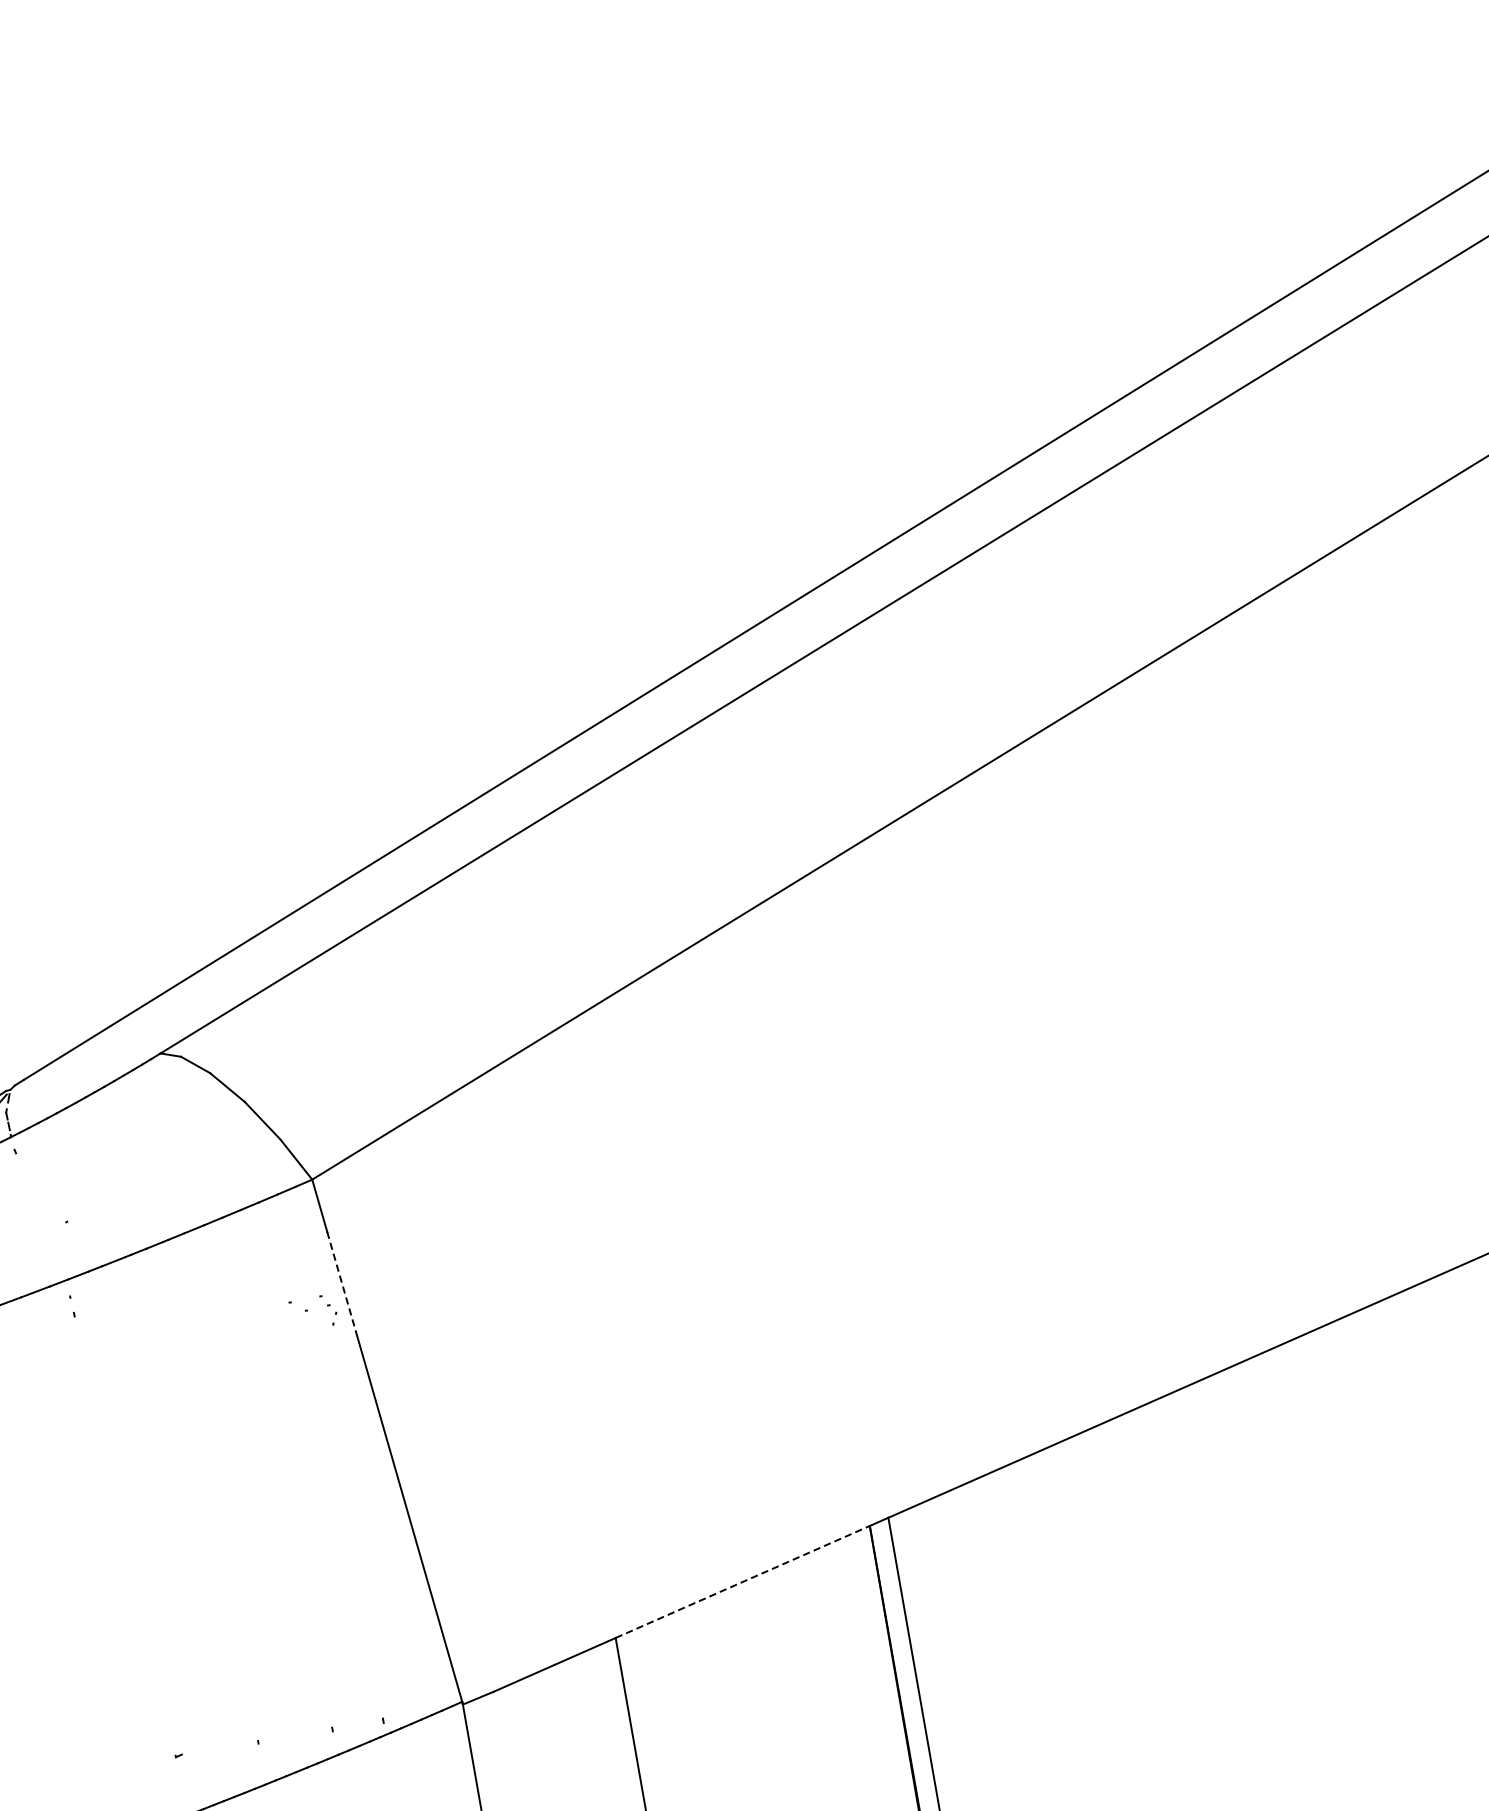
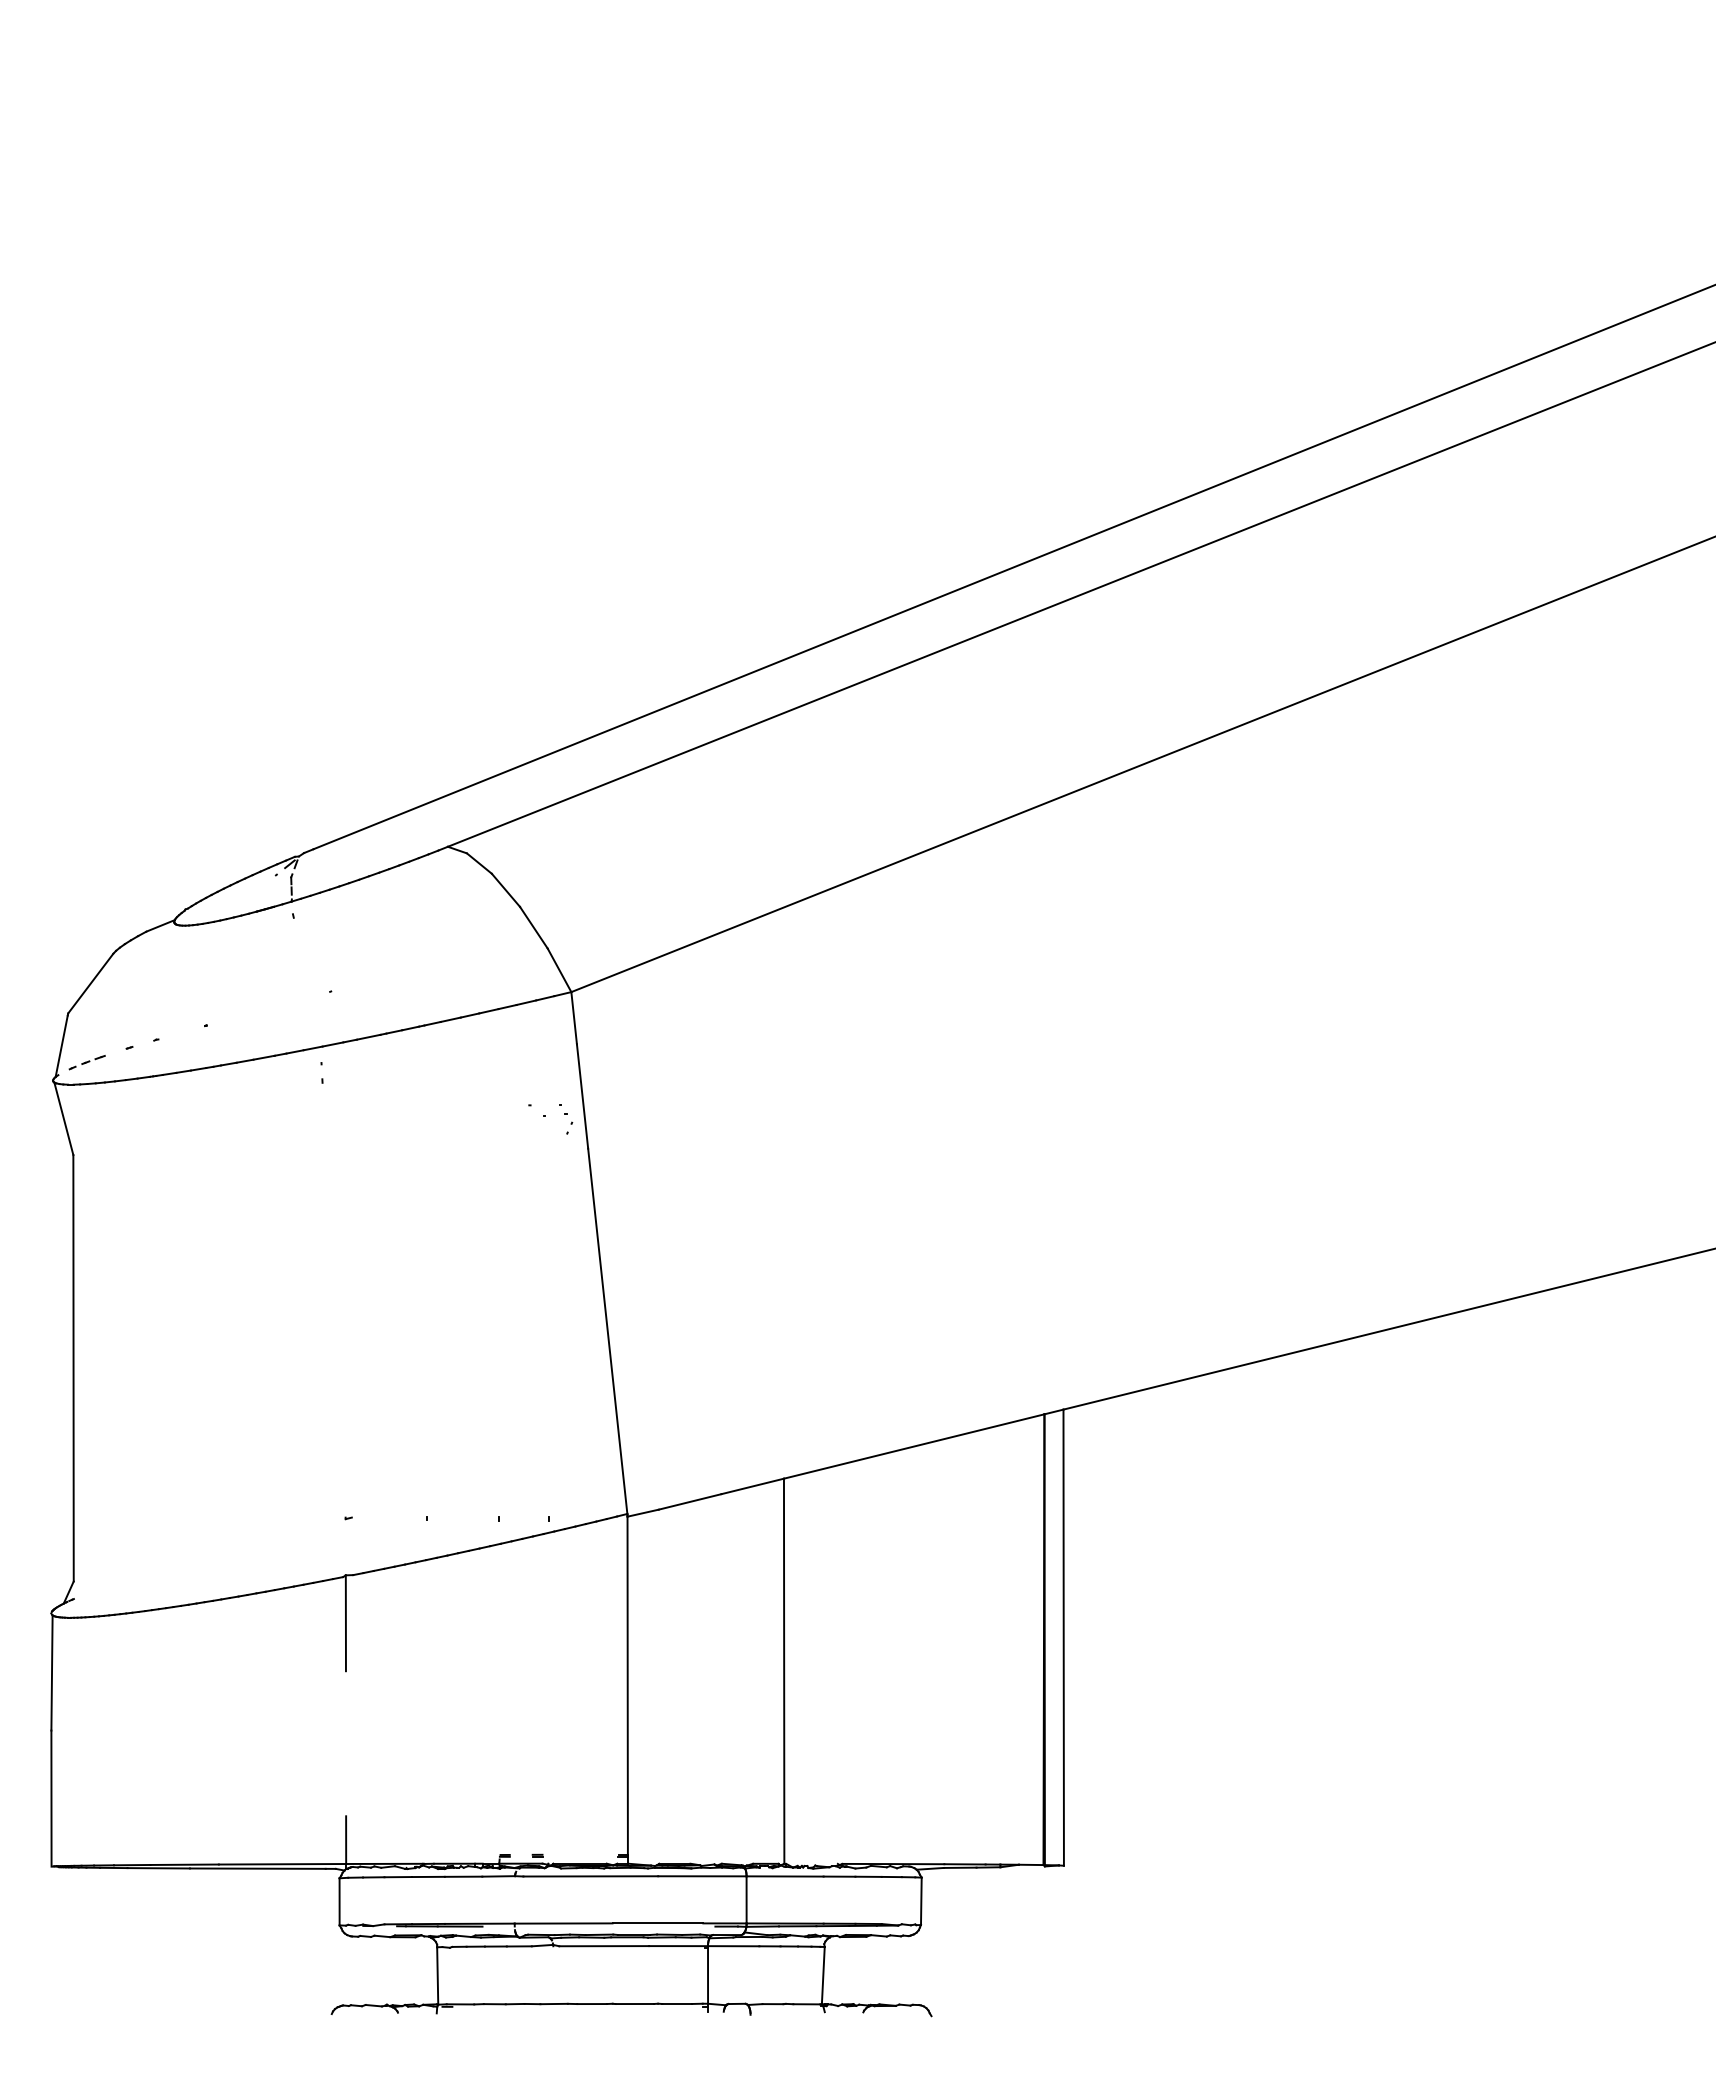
line: (342, 1284) -> (582, 1096), dashed -> solid
line: (743, 1581) -> (914, 1446), dashed -> solid

